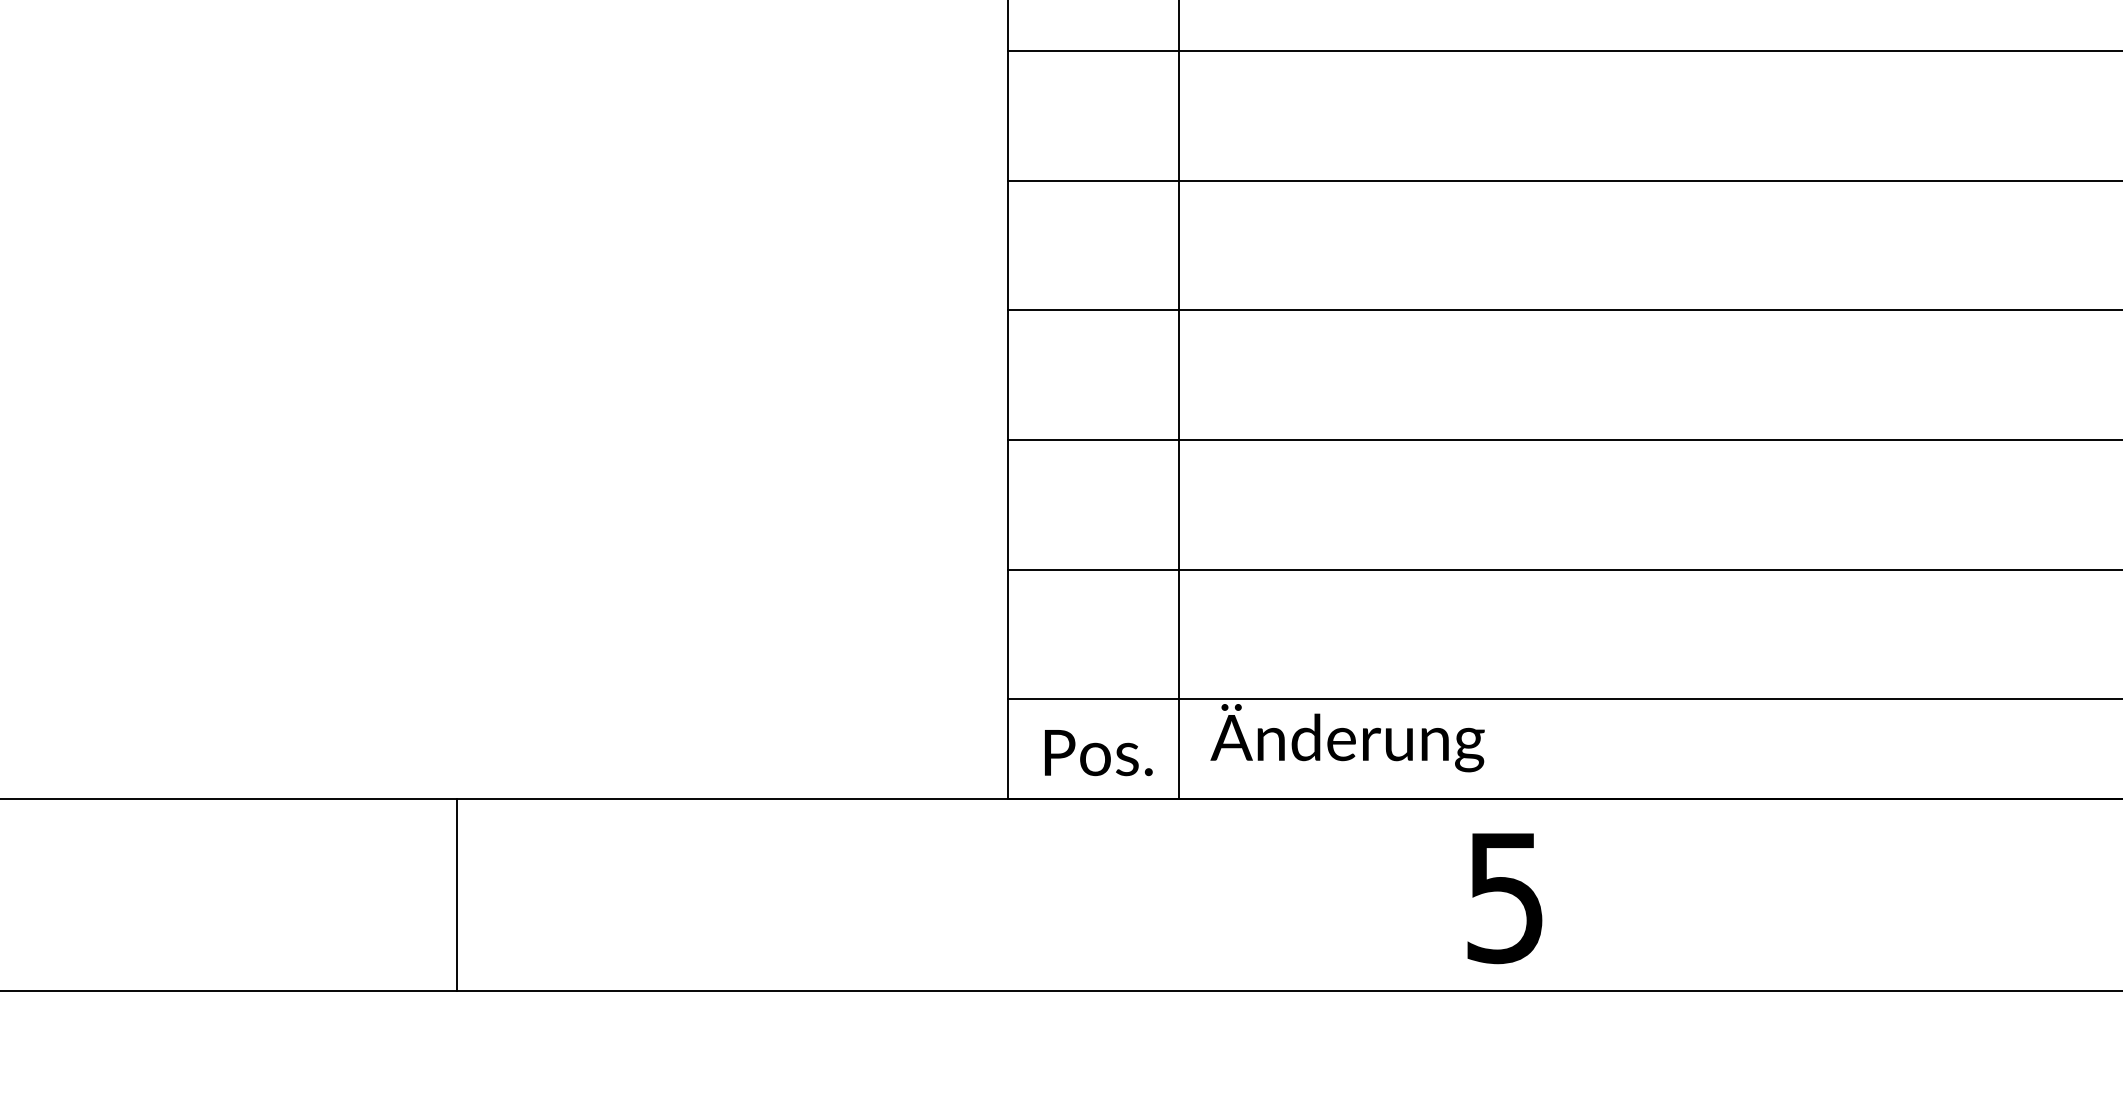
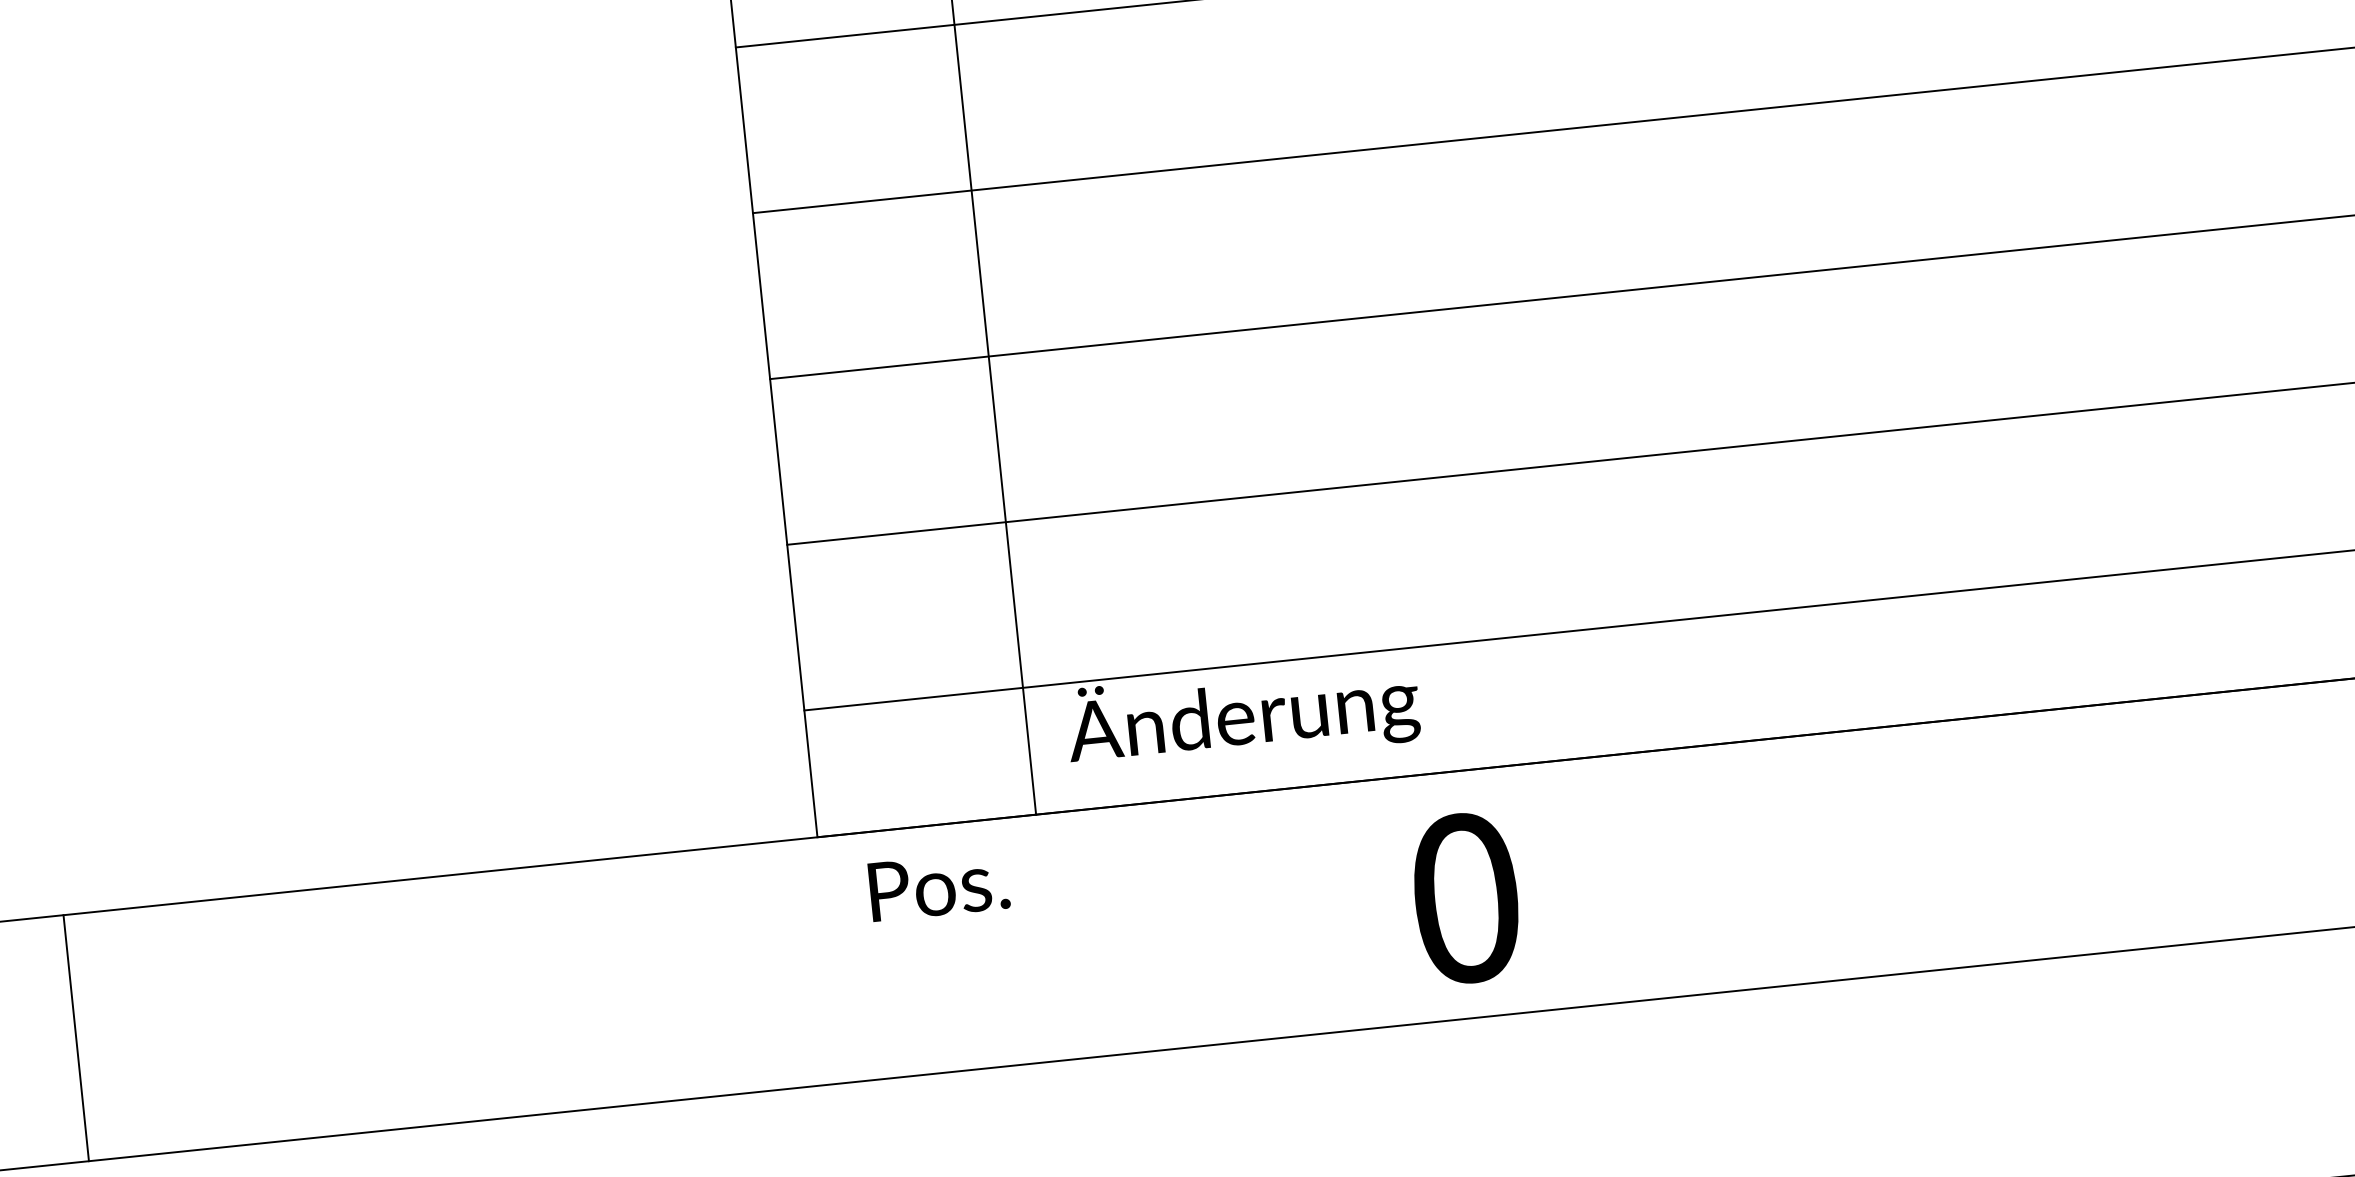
text: (1098, 753) -> (938, 886), moved
line: (456, 894) -> (75, 1037), moved
text: (1505, 897) -> (1466, 898), 5 -> 0

